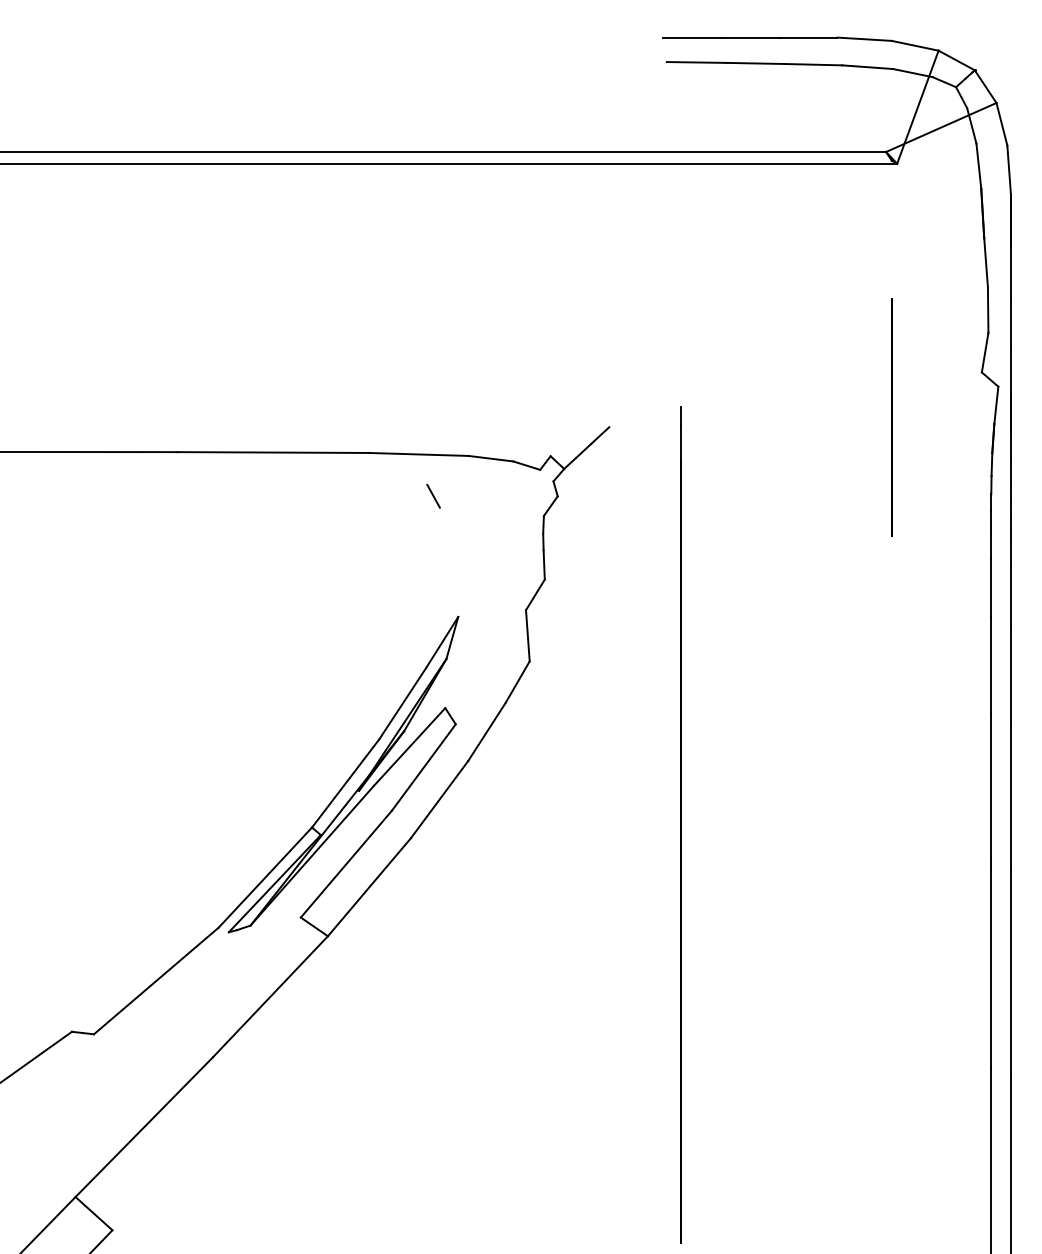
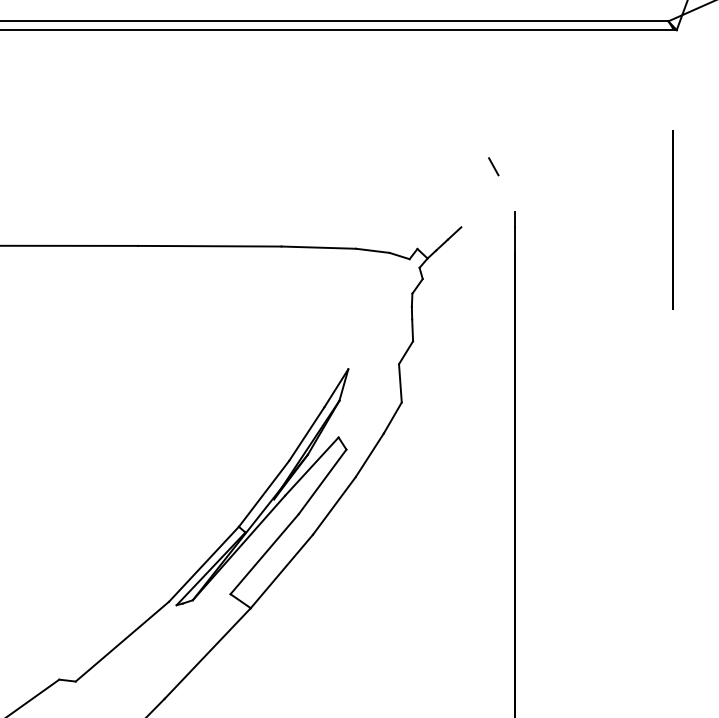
line: (433, 495) -> (493, 166), moved

